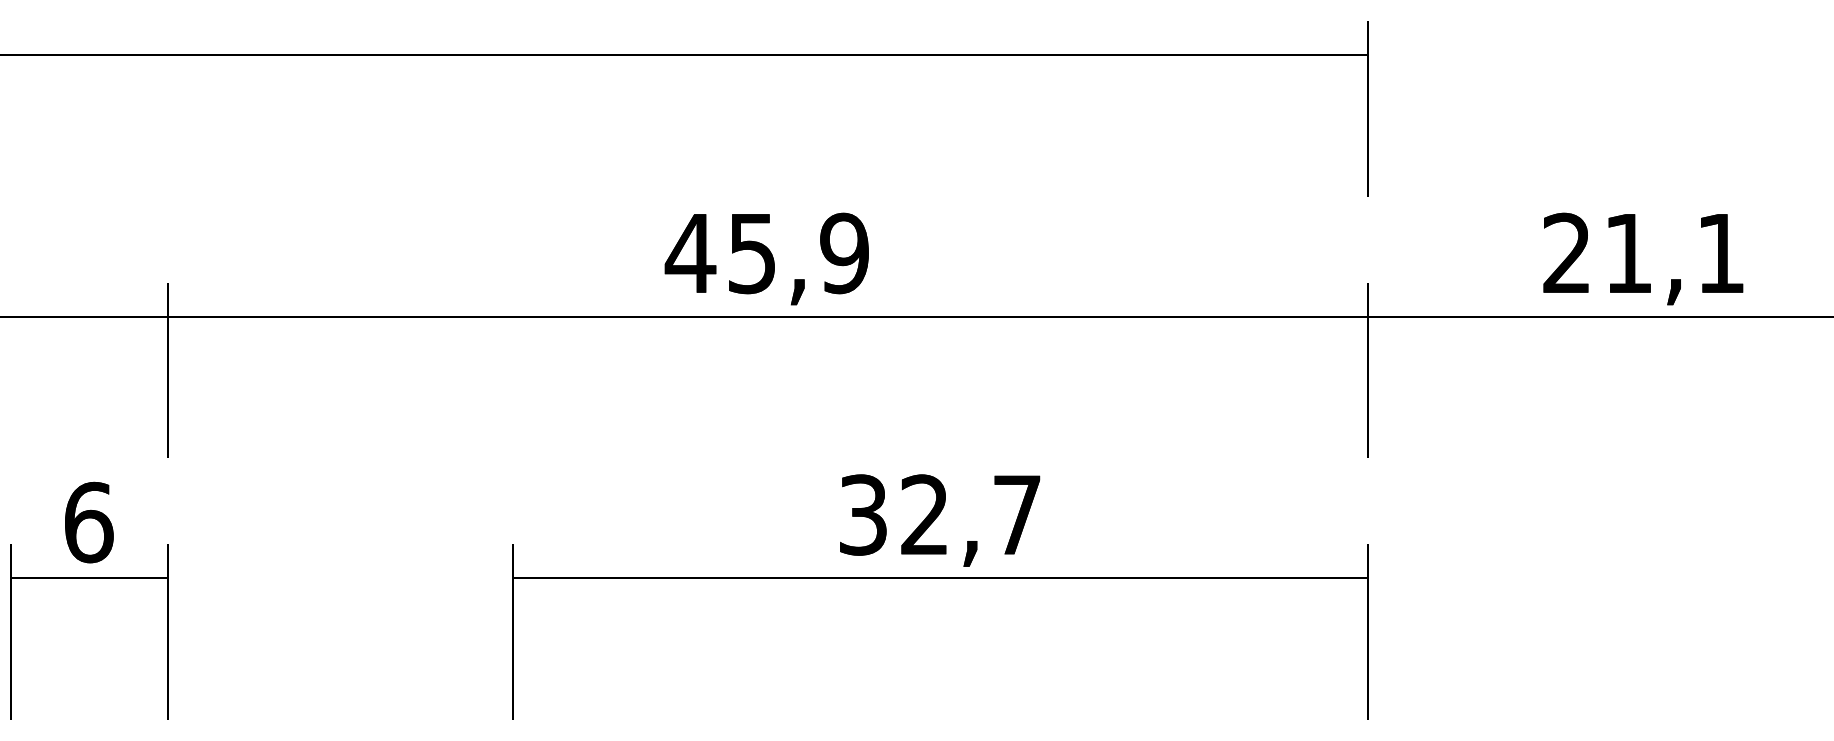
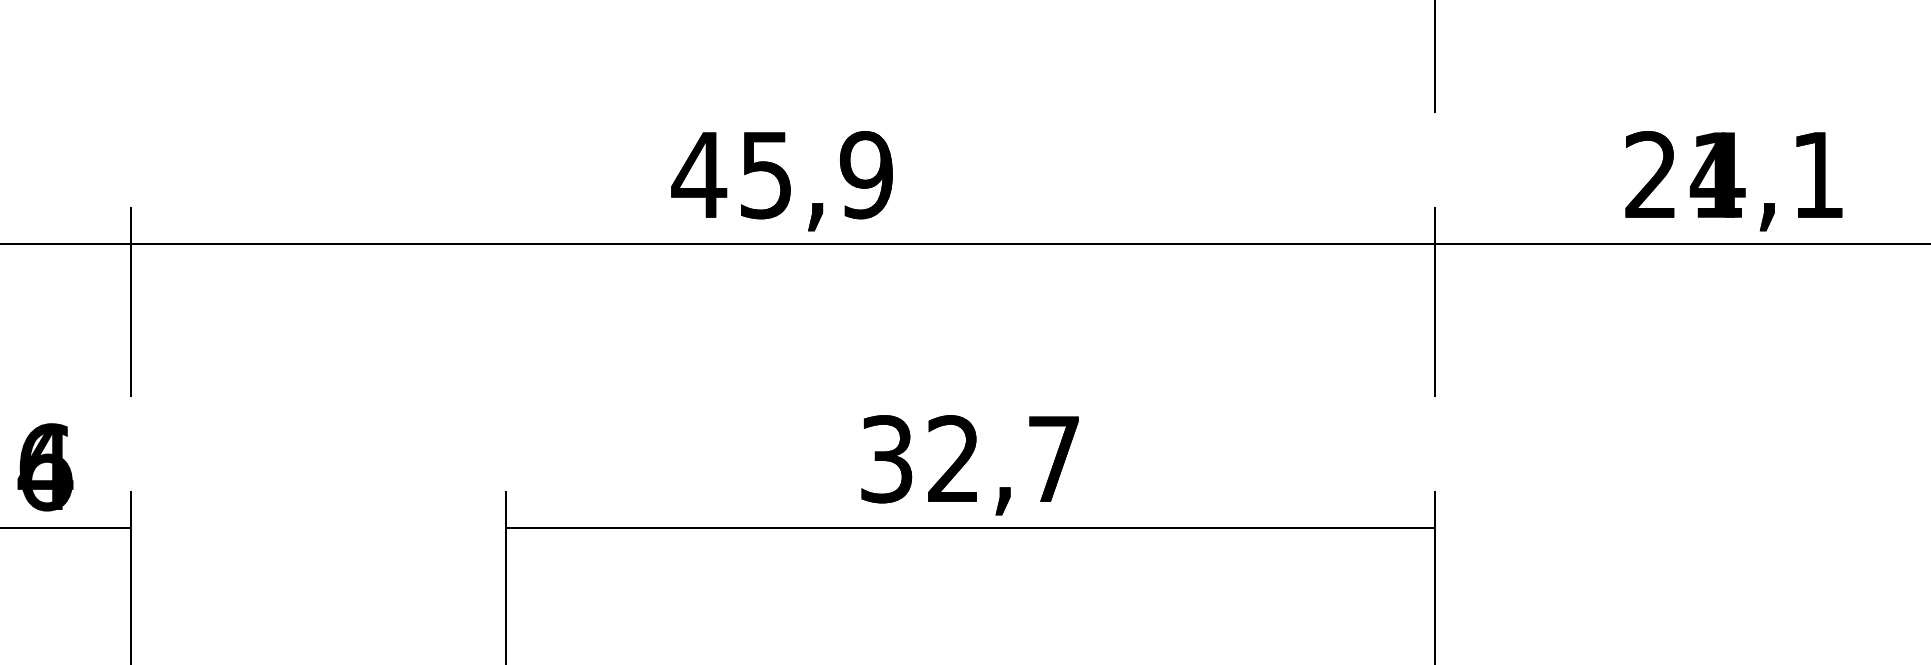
text: (1628, 253) -> (1717, 175), 21,1 -> 24,1
text: (88, 522) -> (45, 467), 6 -> 4

